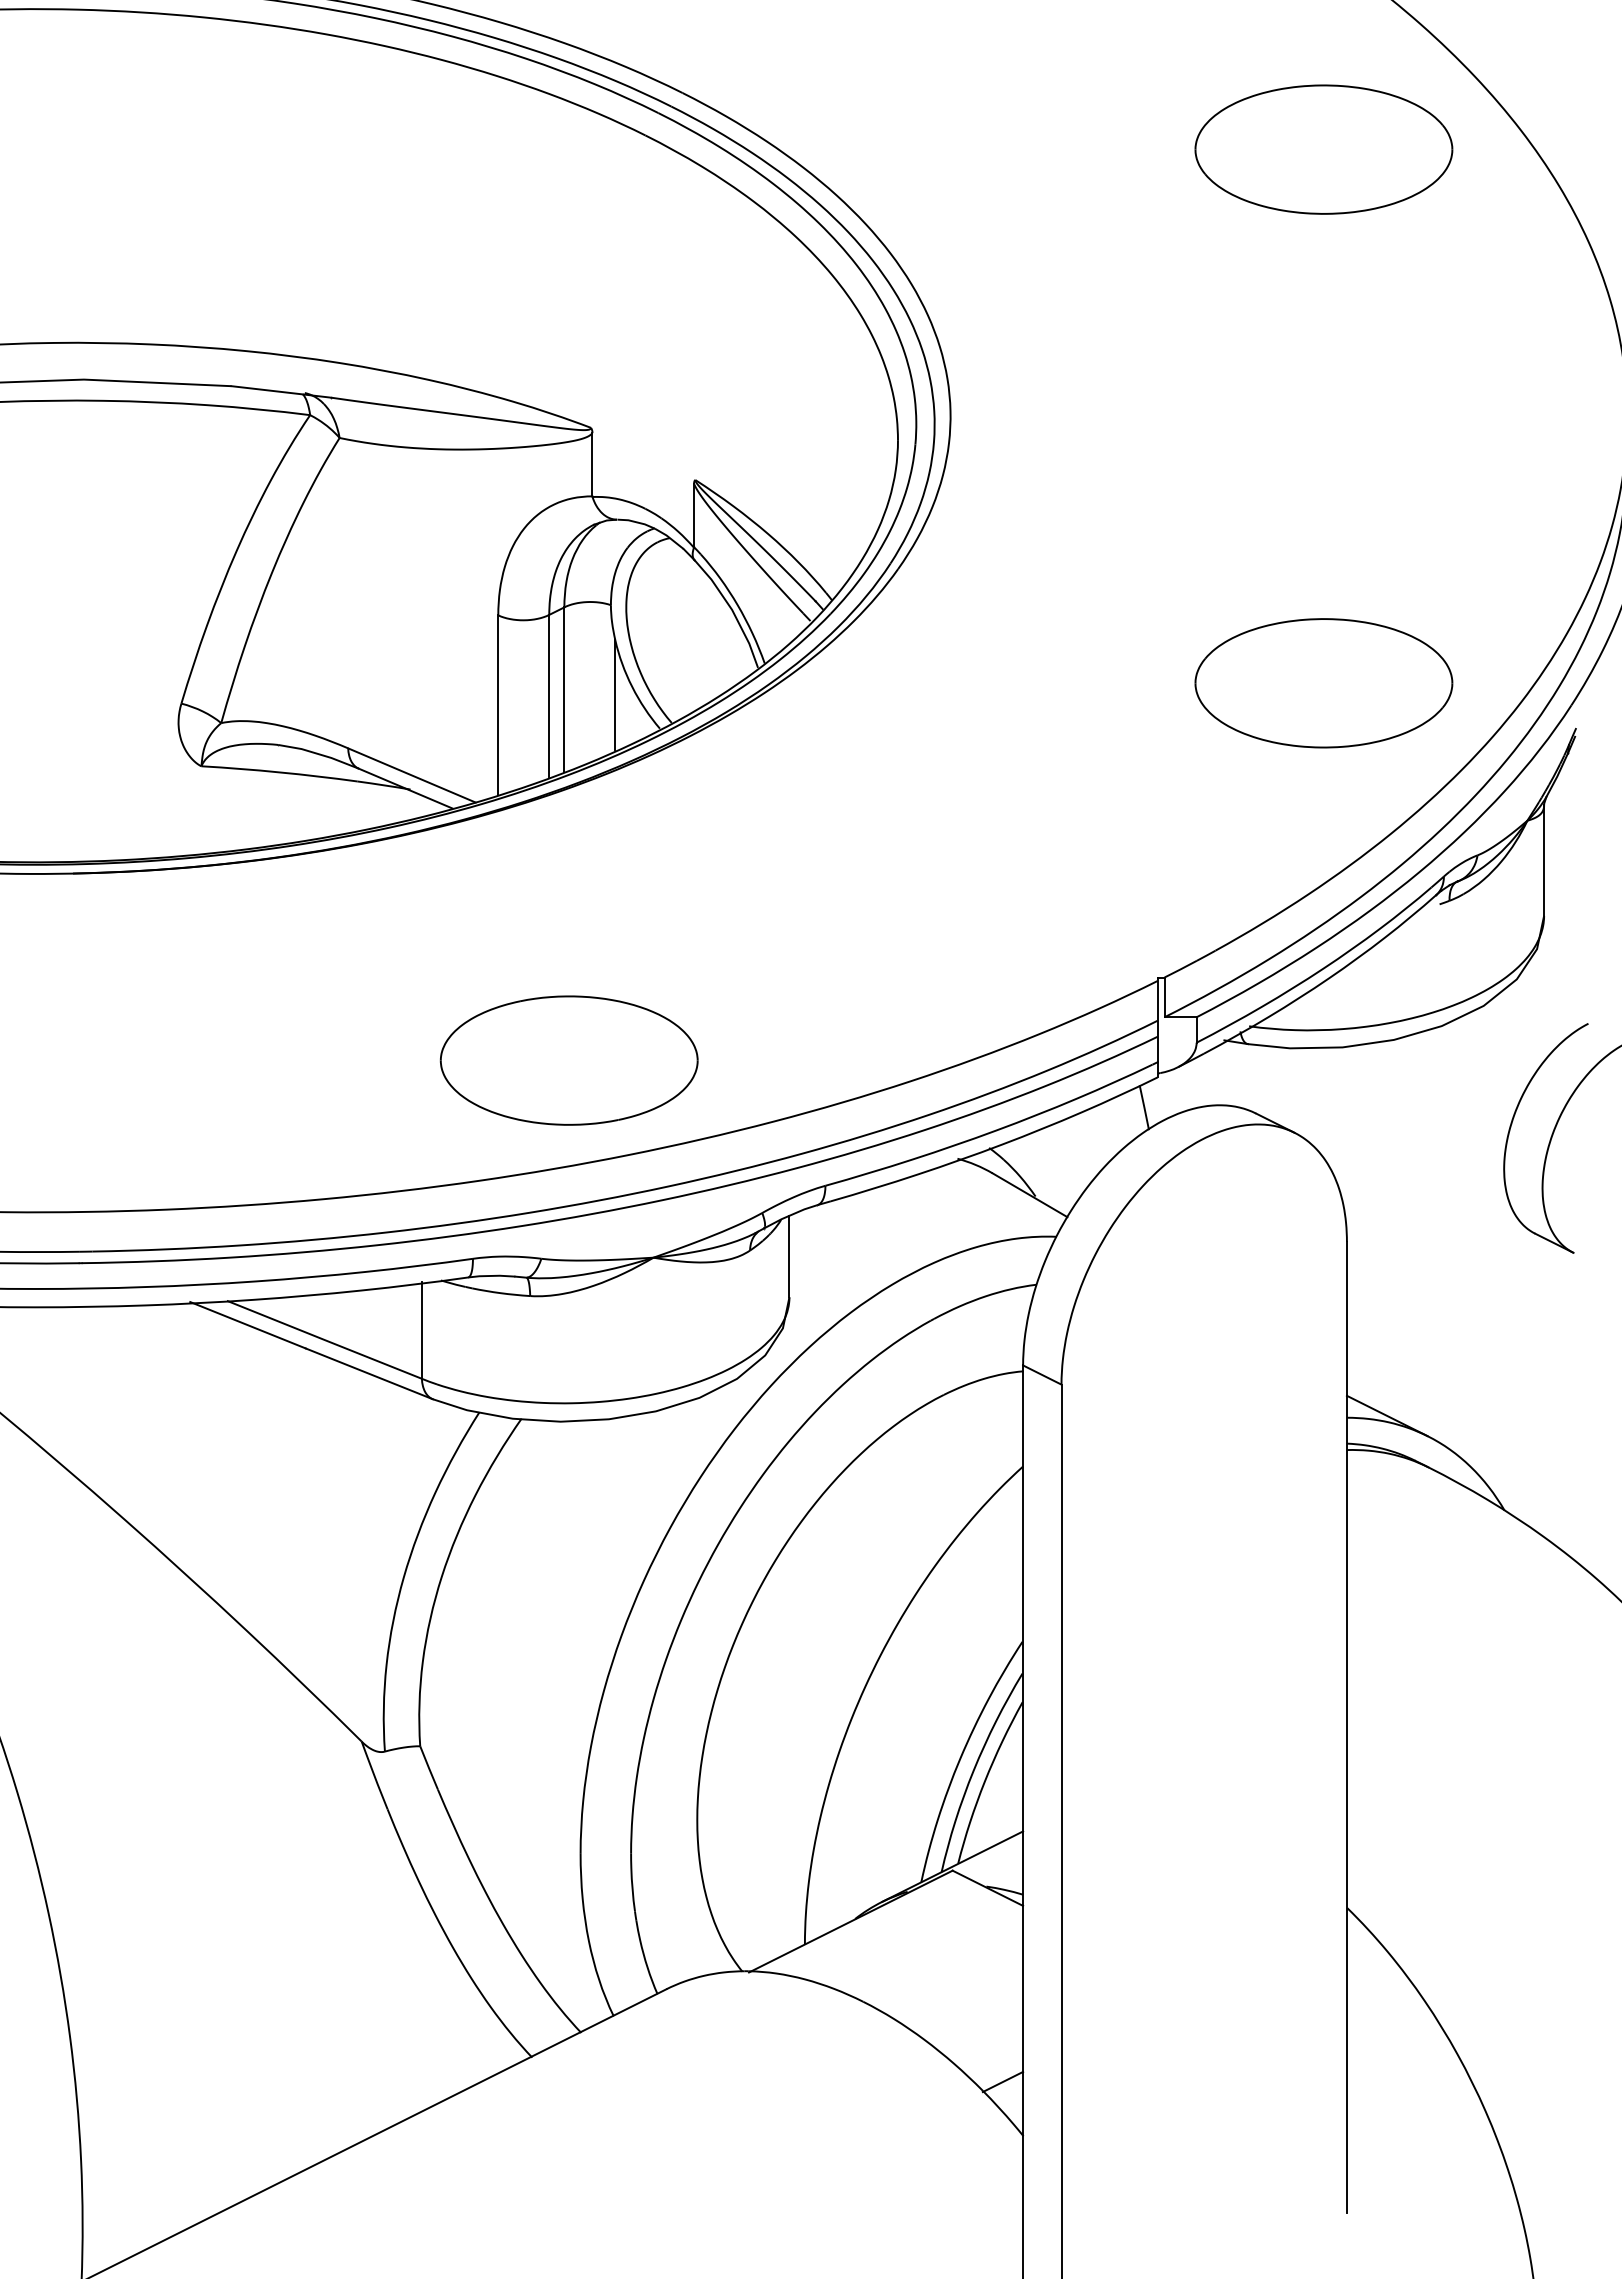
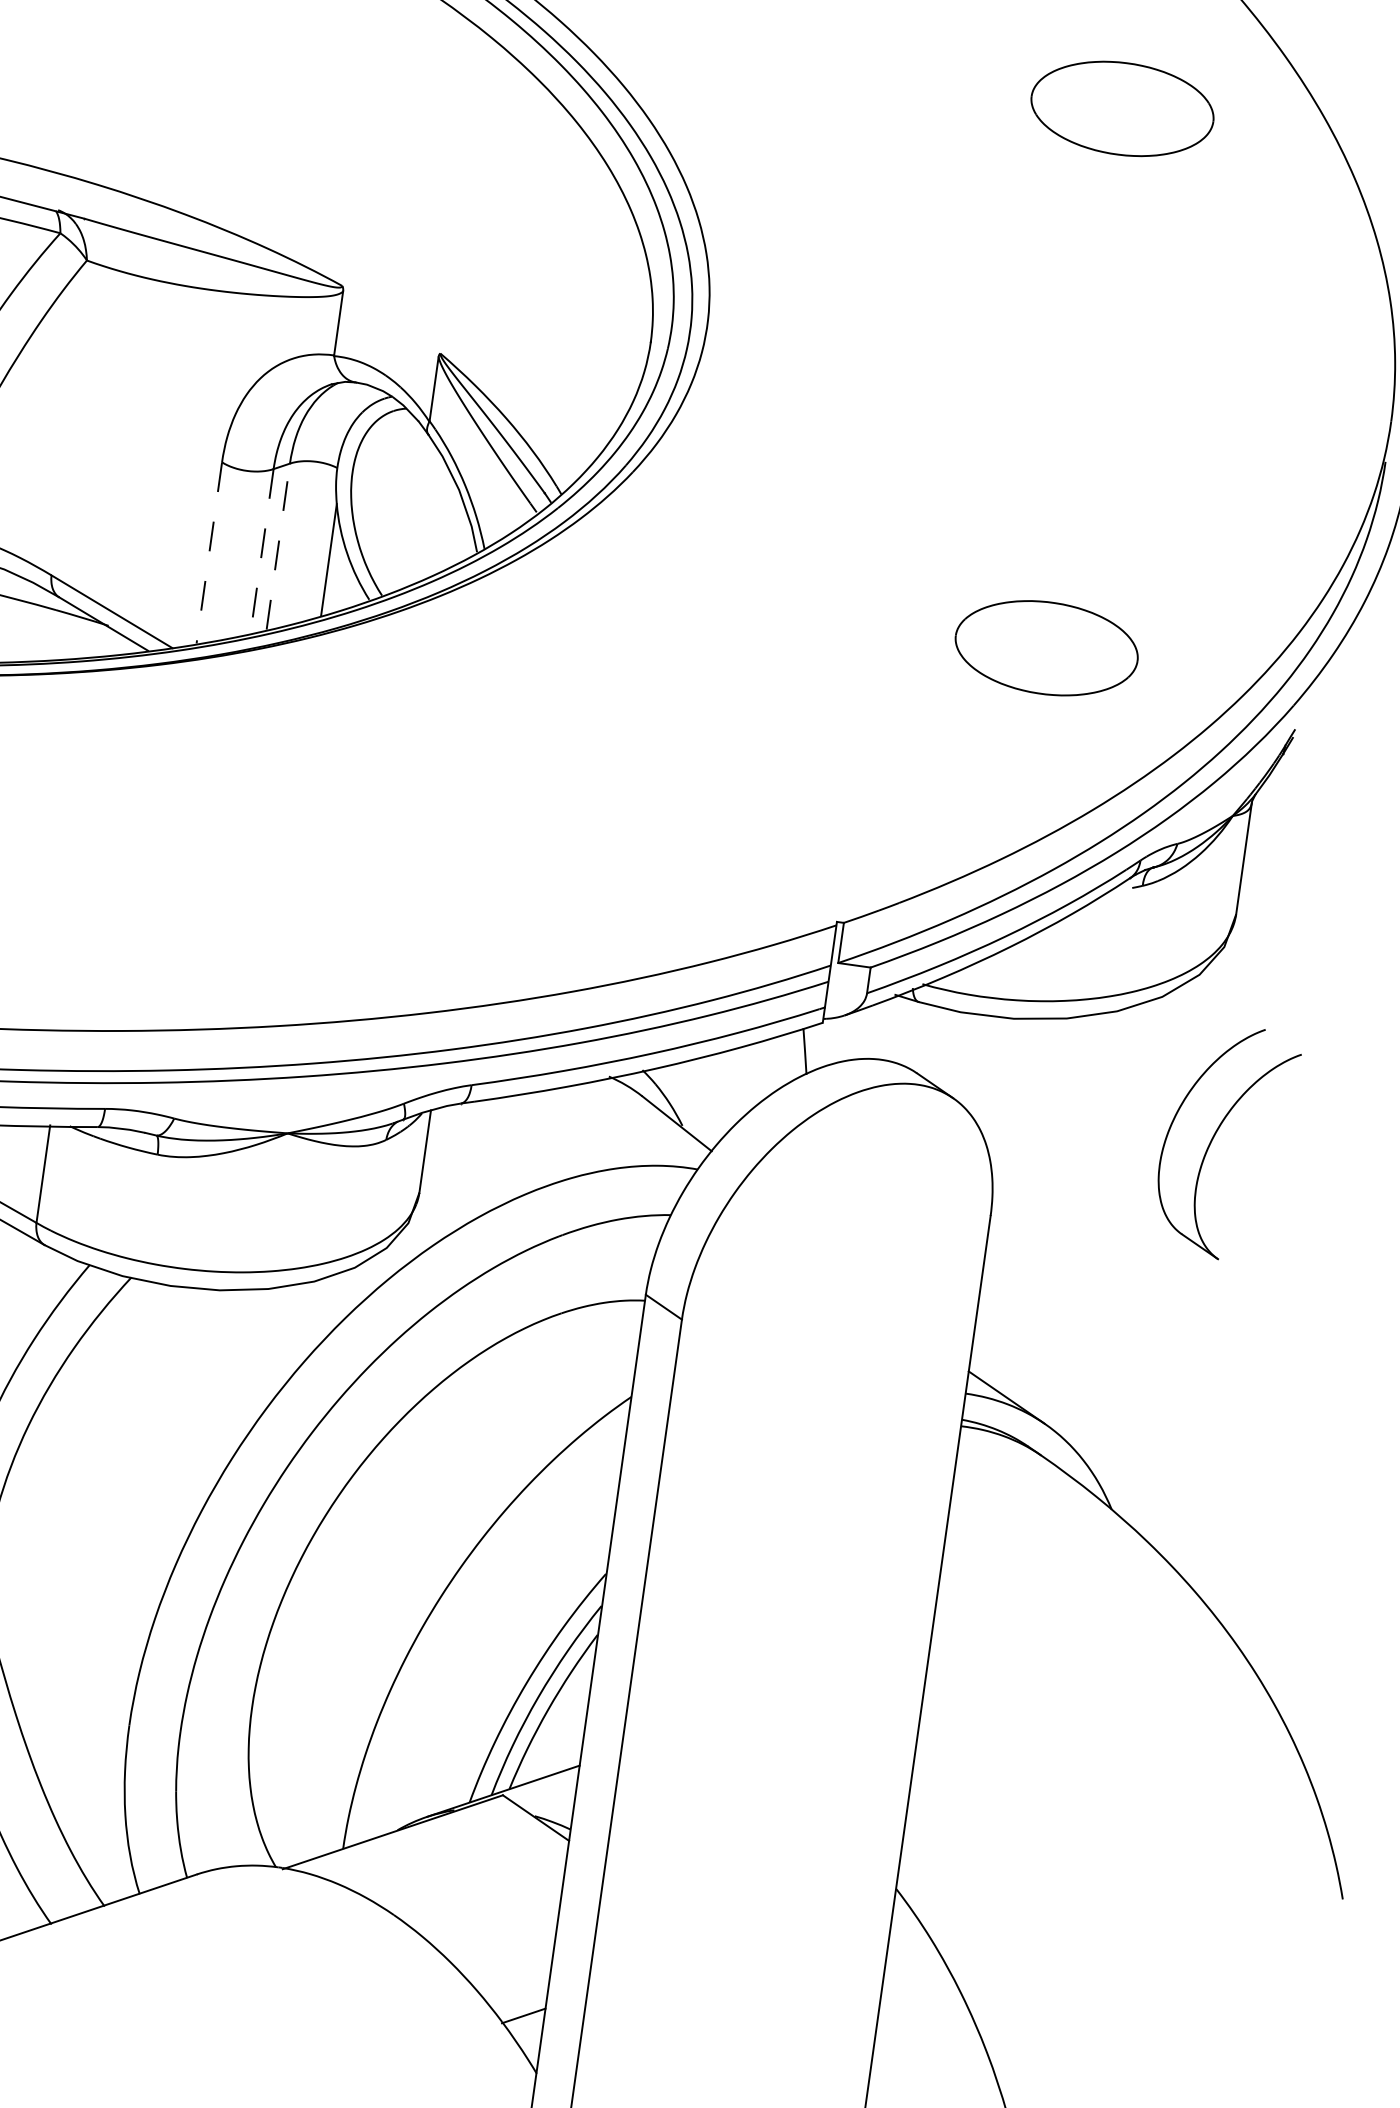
part: (1323, 149) -> (1122, 108), size x0.7
part: (1323, 683) -> (1046, 648), size x0.7
line: (564, 689) -> (278, 546), solid -> dashed
line: (549, 695) -> (262, 550), solid -> dashed
line: (498, 705) -> (209, 553), solid -> dashed
part: (568, 1060) -> (229, 922), removed

